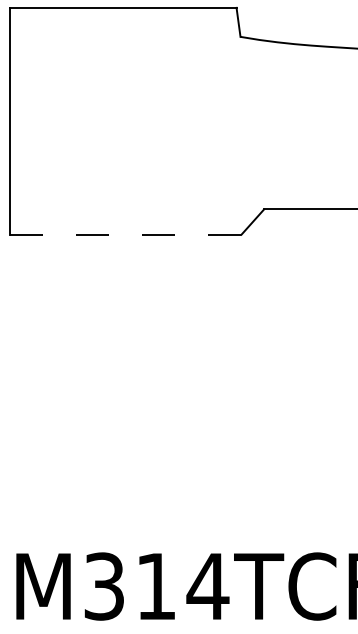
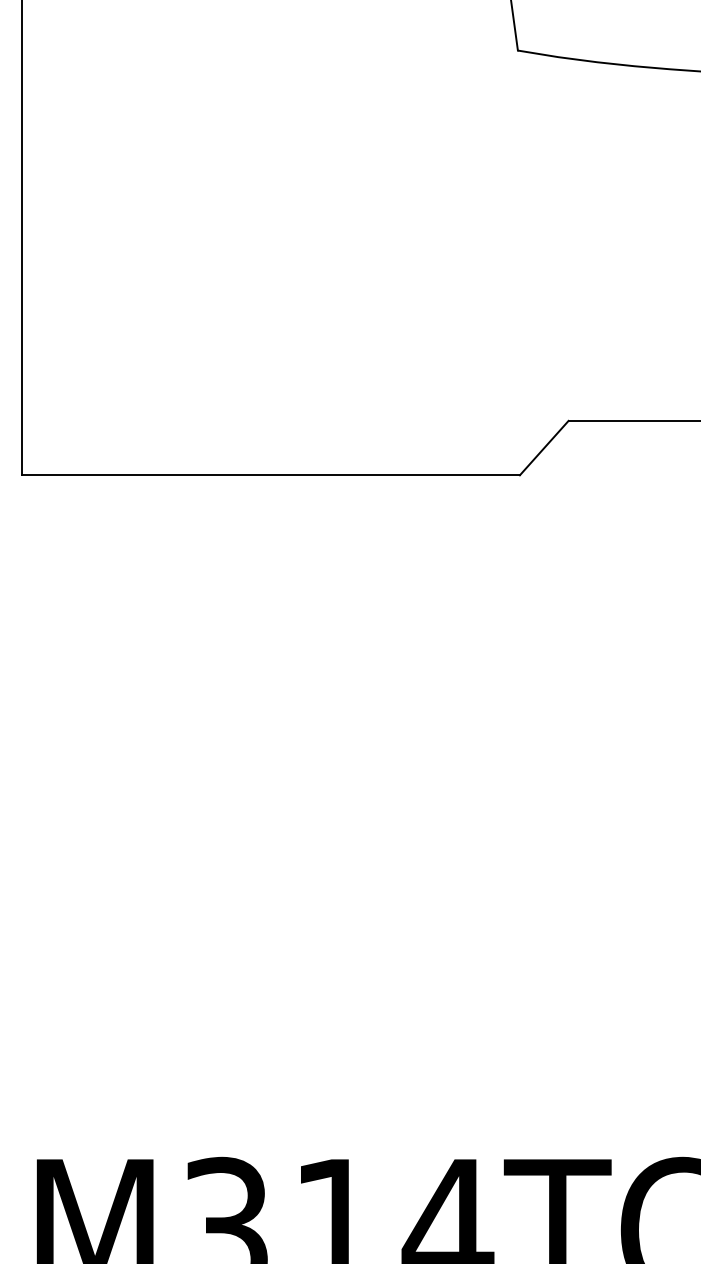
line: (125, 234) -> (271, 474), dashed -> solid

